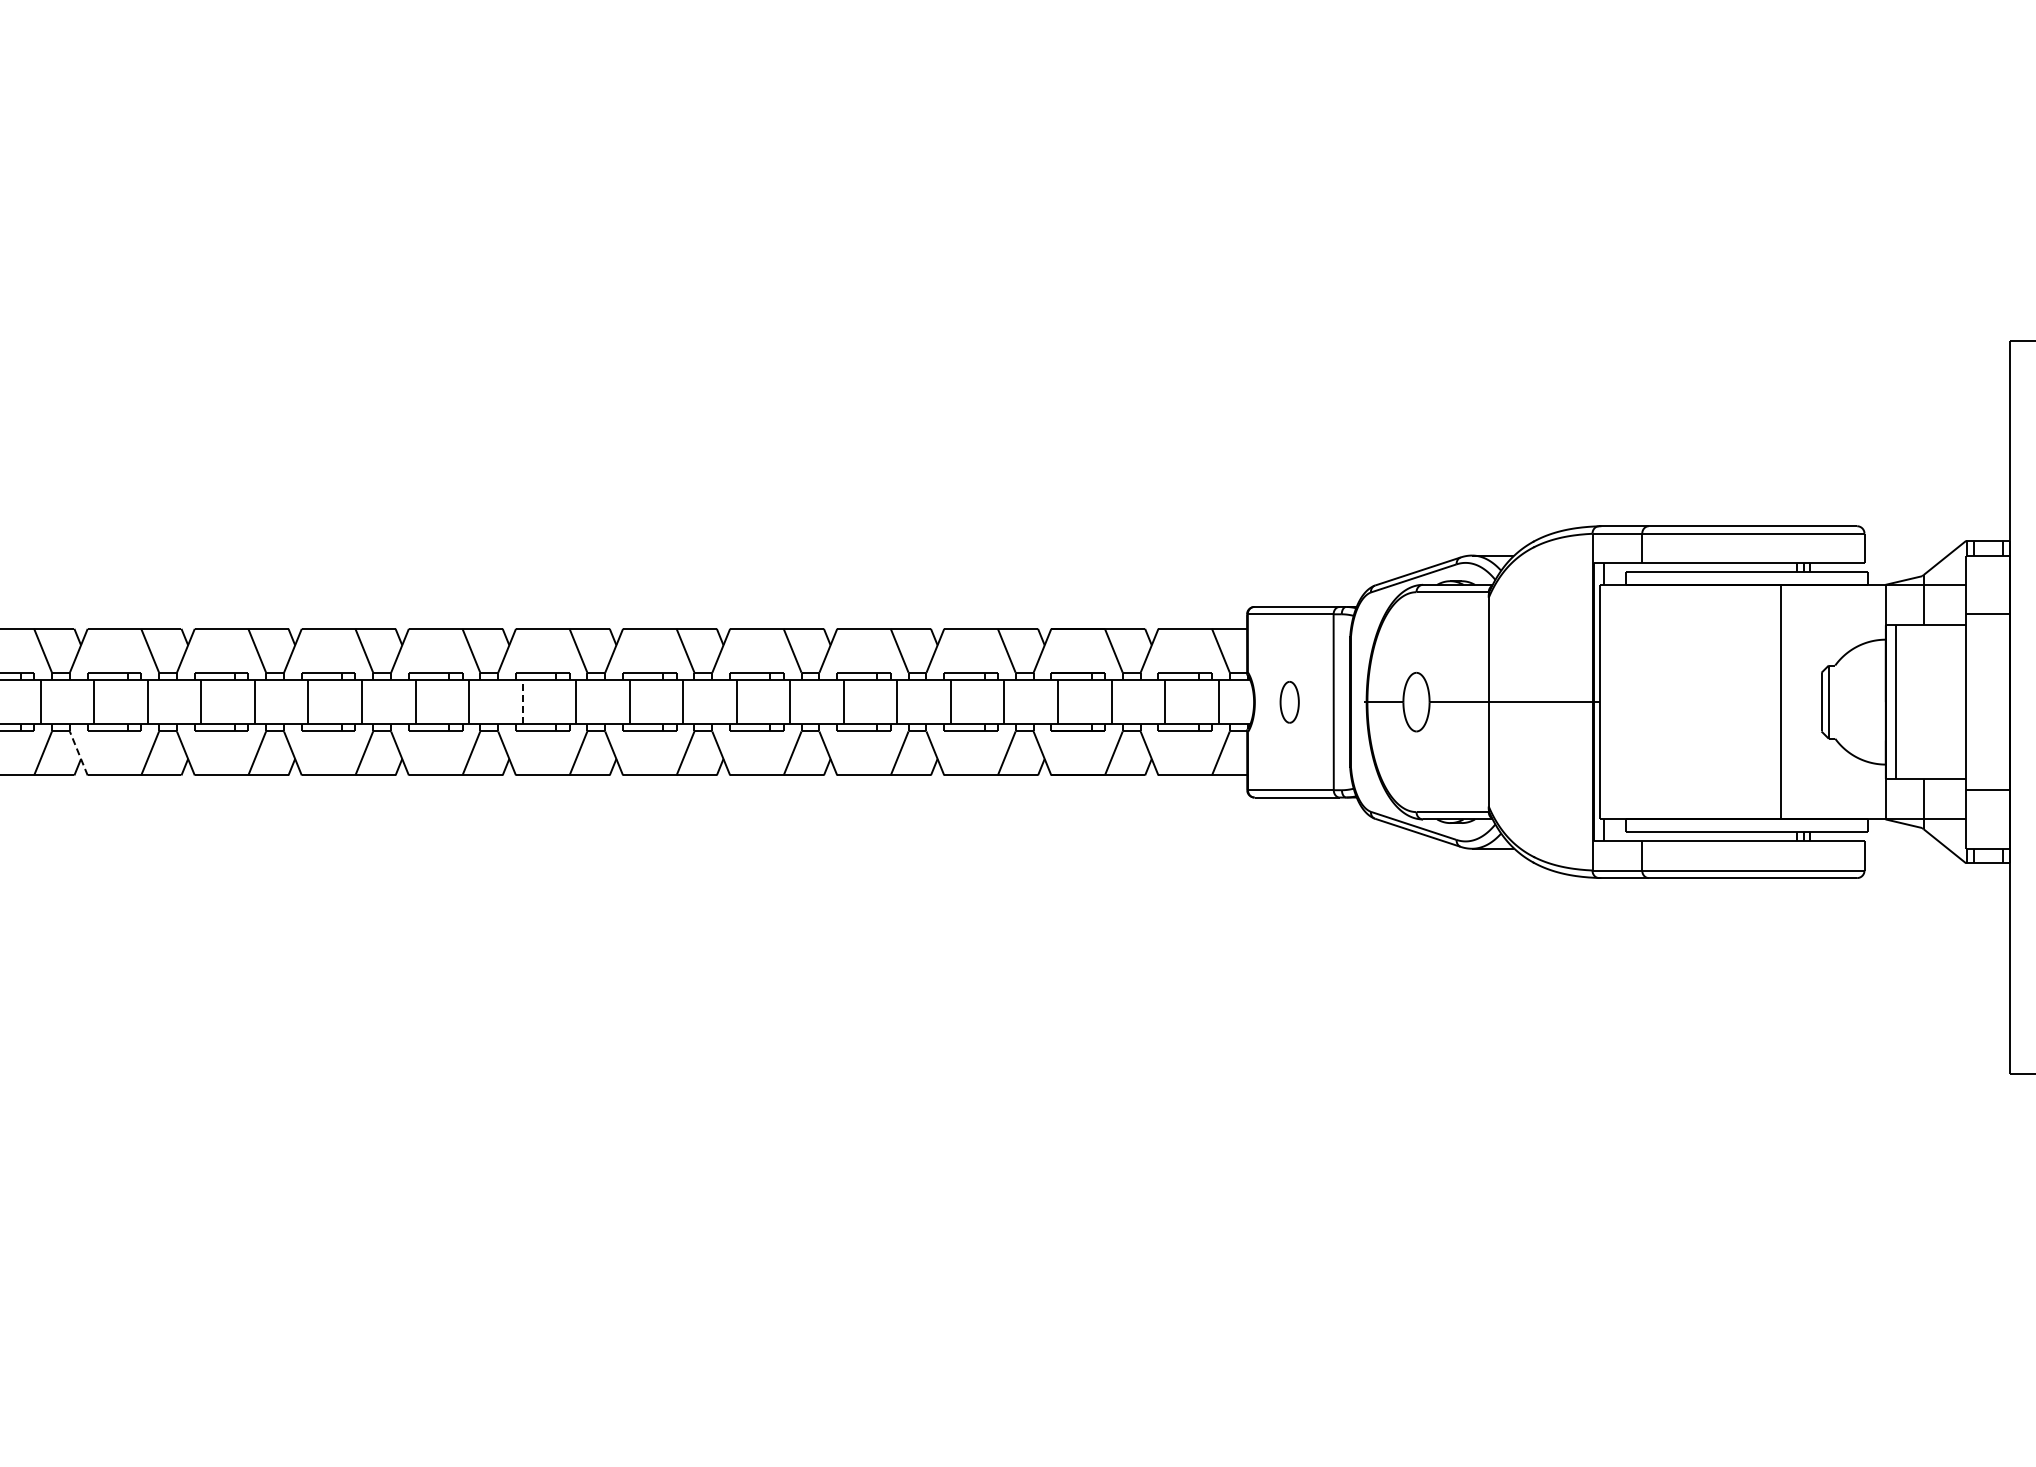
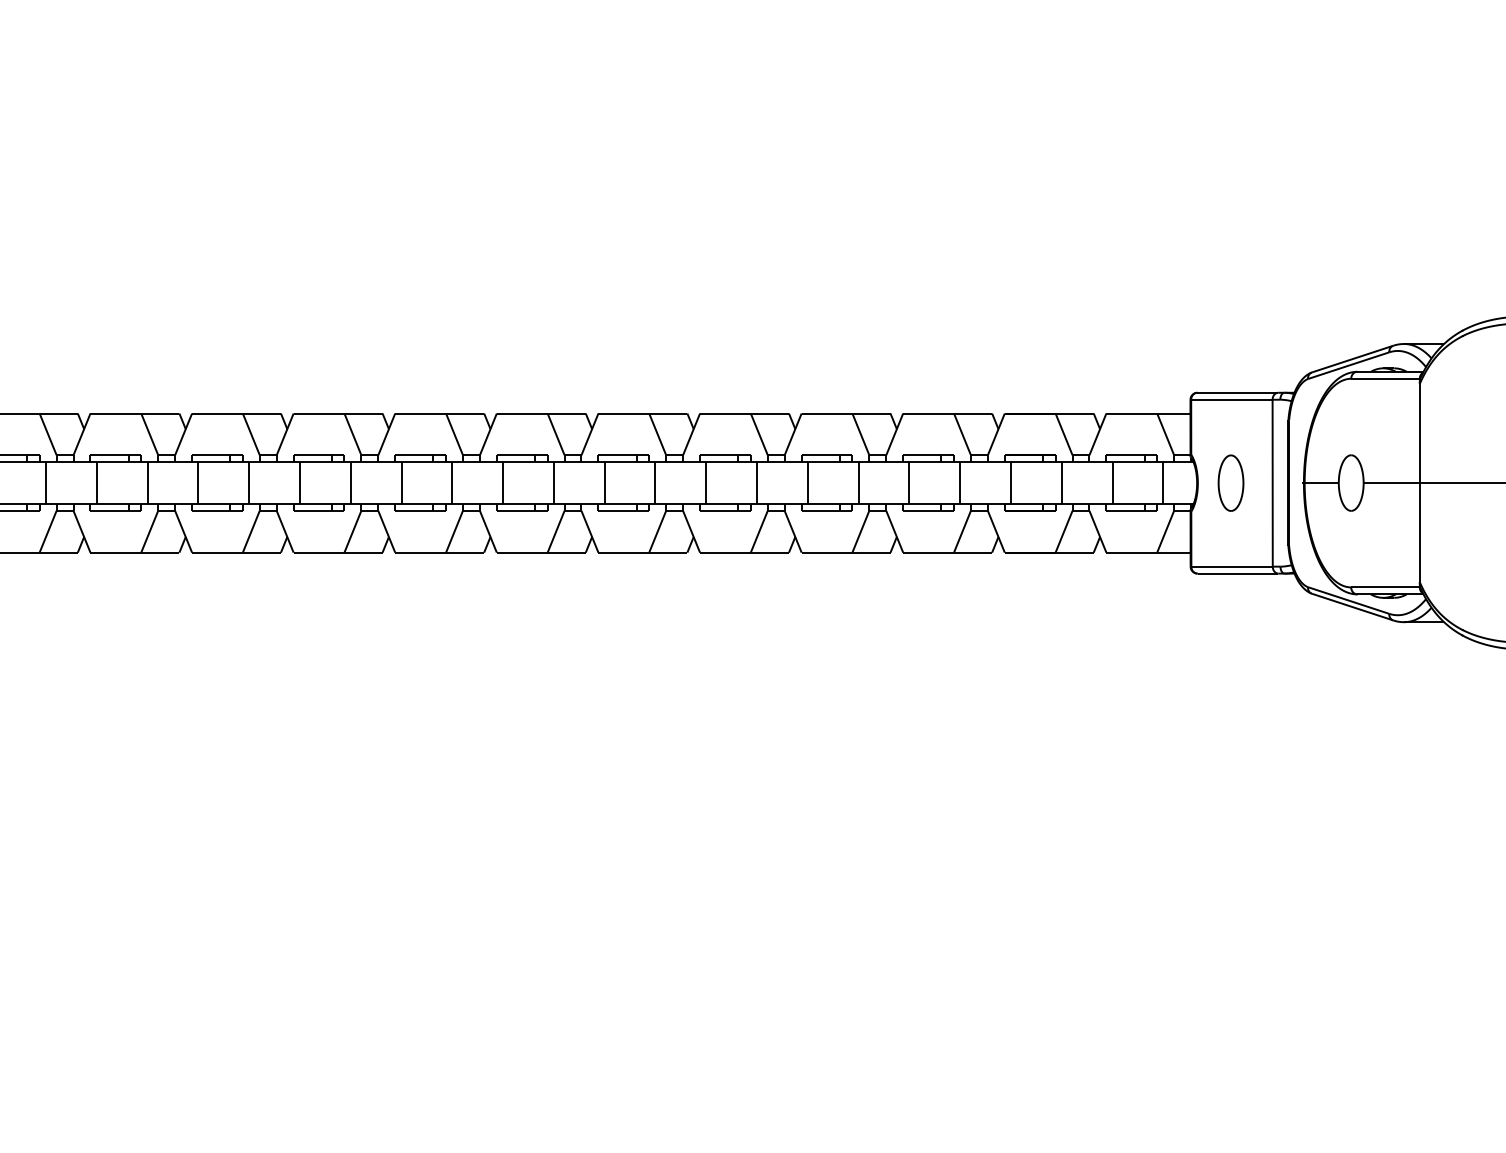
line: (522, 702) -> (503, 483), dashed -> solid
part: (1289, 702) -> (1230, 483), size x1.43
line: (78, 753) -> (81, 531), dashed -> solid

